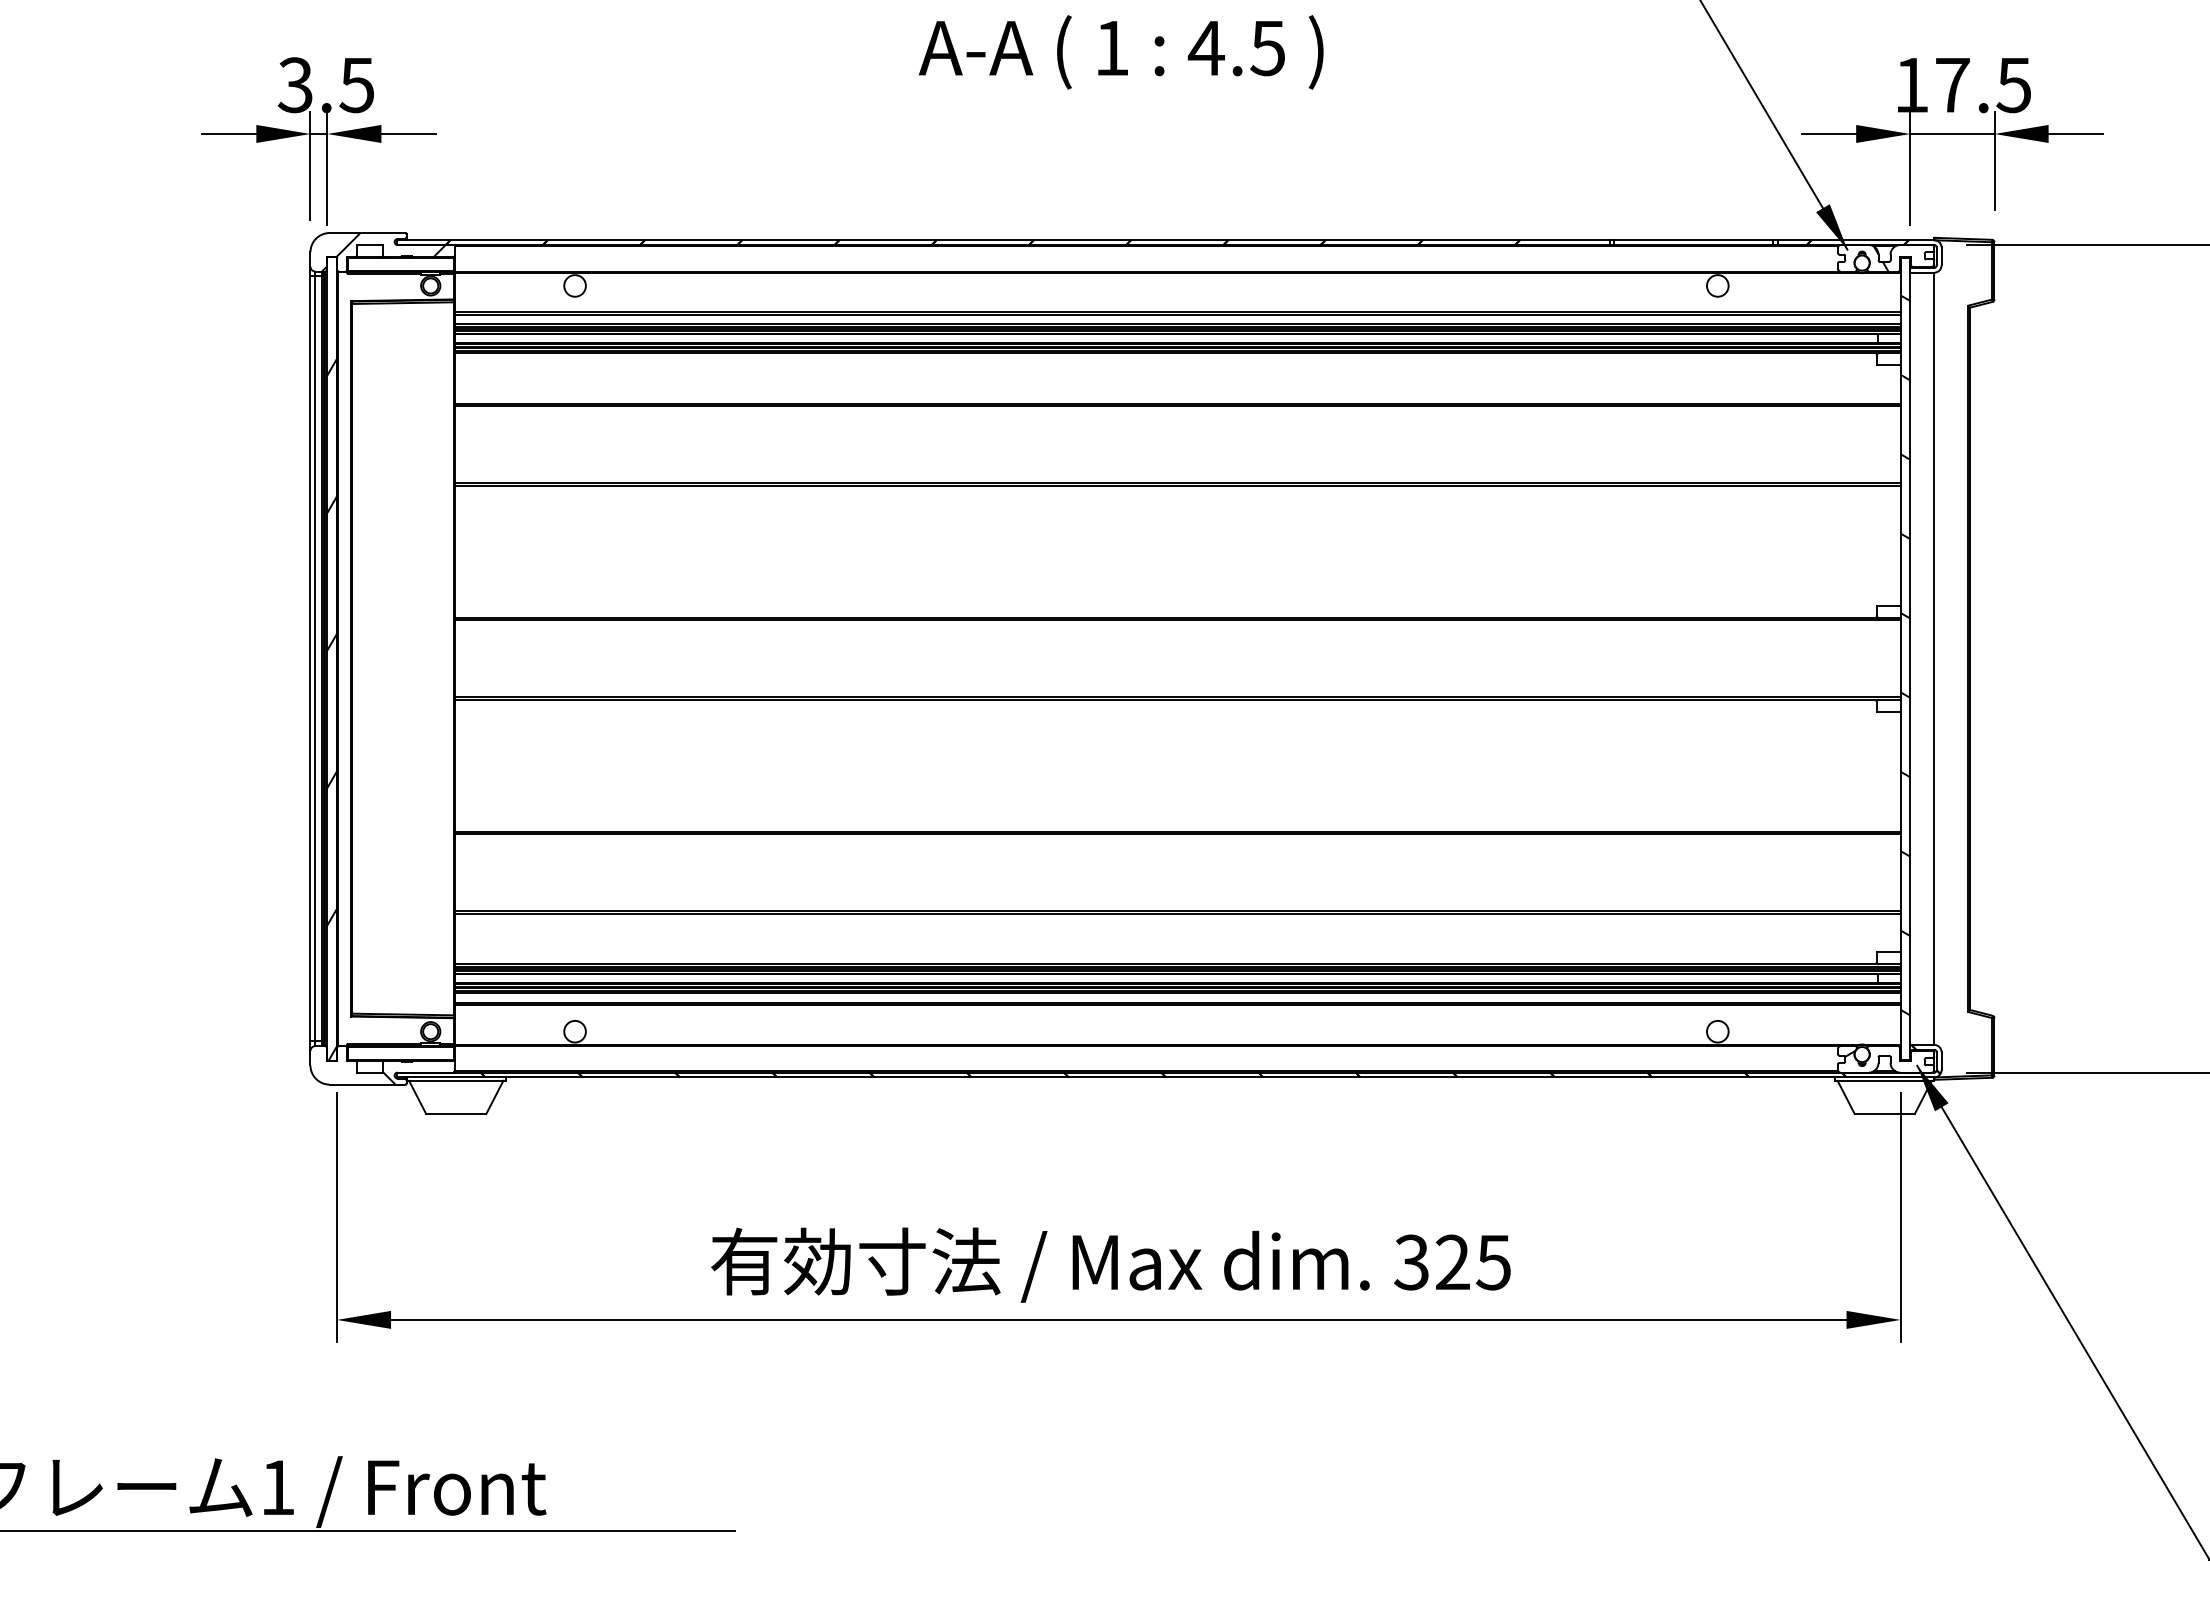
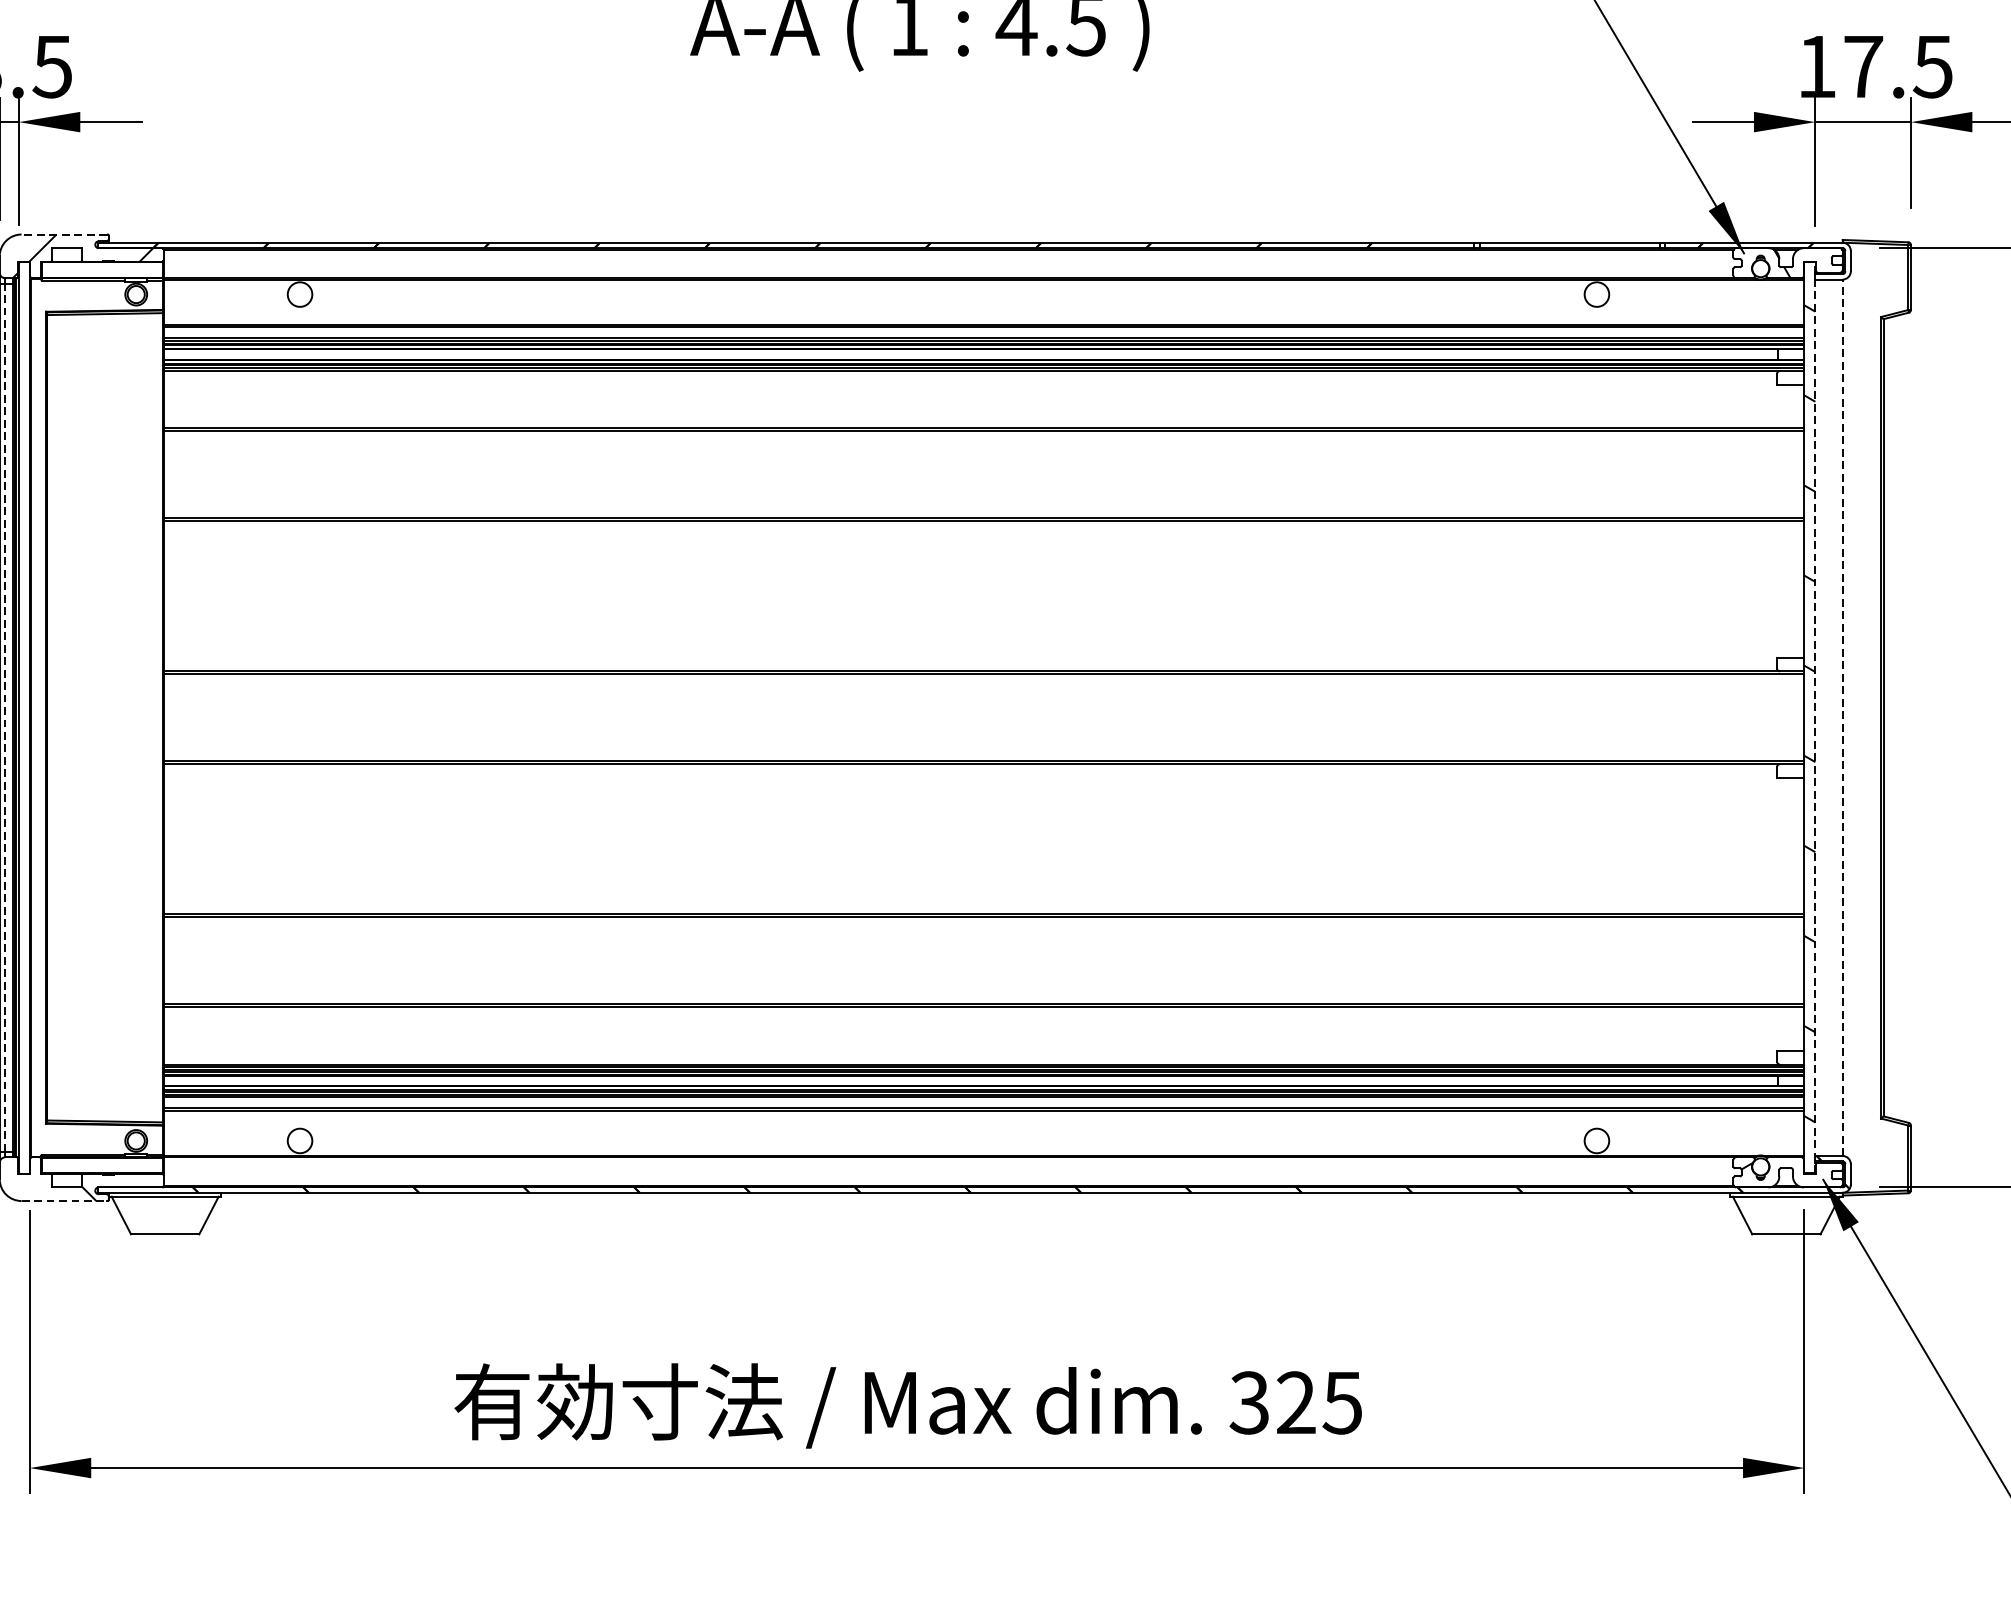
line: (367, 233) -> (64, 235), solid -> dashed
line: (315, 658) -> (5, 717), solid -> dashed
line: (1910, 658) -> (1815, 717), solid -> dashed
line: (1934, 658) -> (1842, 717), solid -> dashed
hatch: (331, 709) -> (23, 775), removed
line: (367, 1084) -> (64, 1200), solid -> dashed

